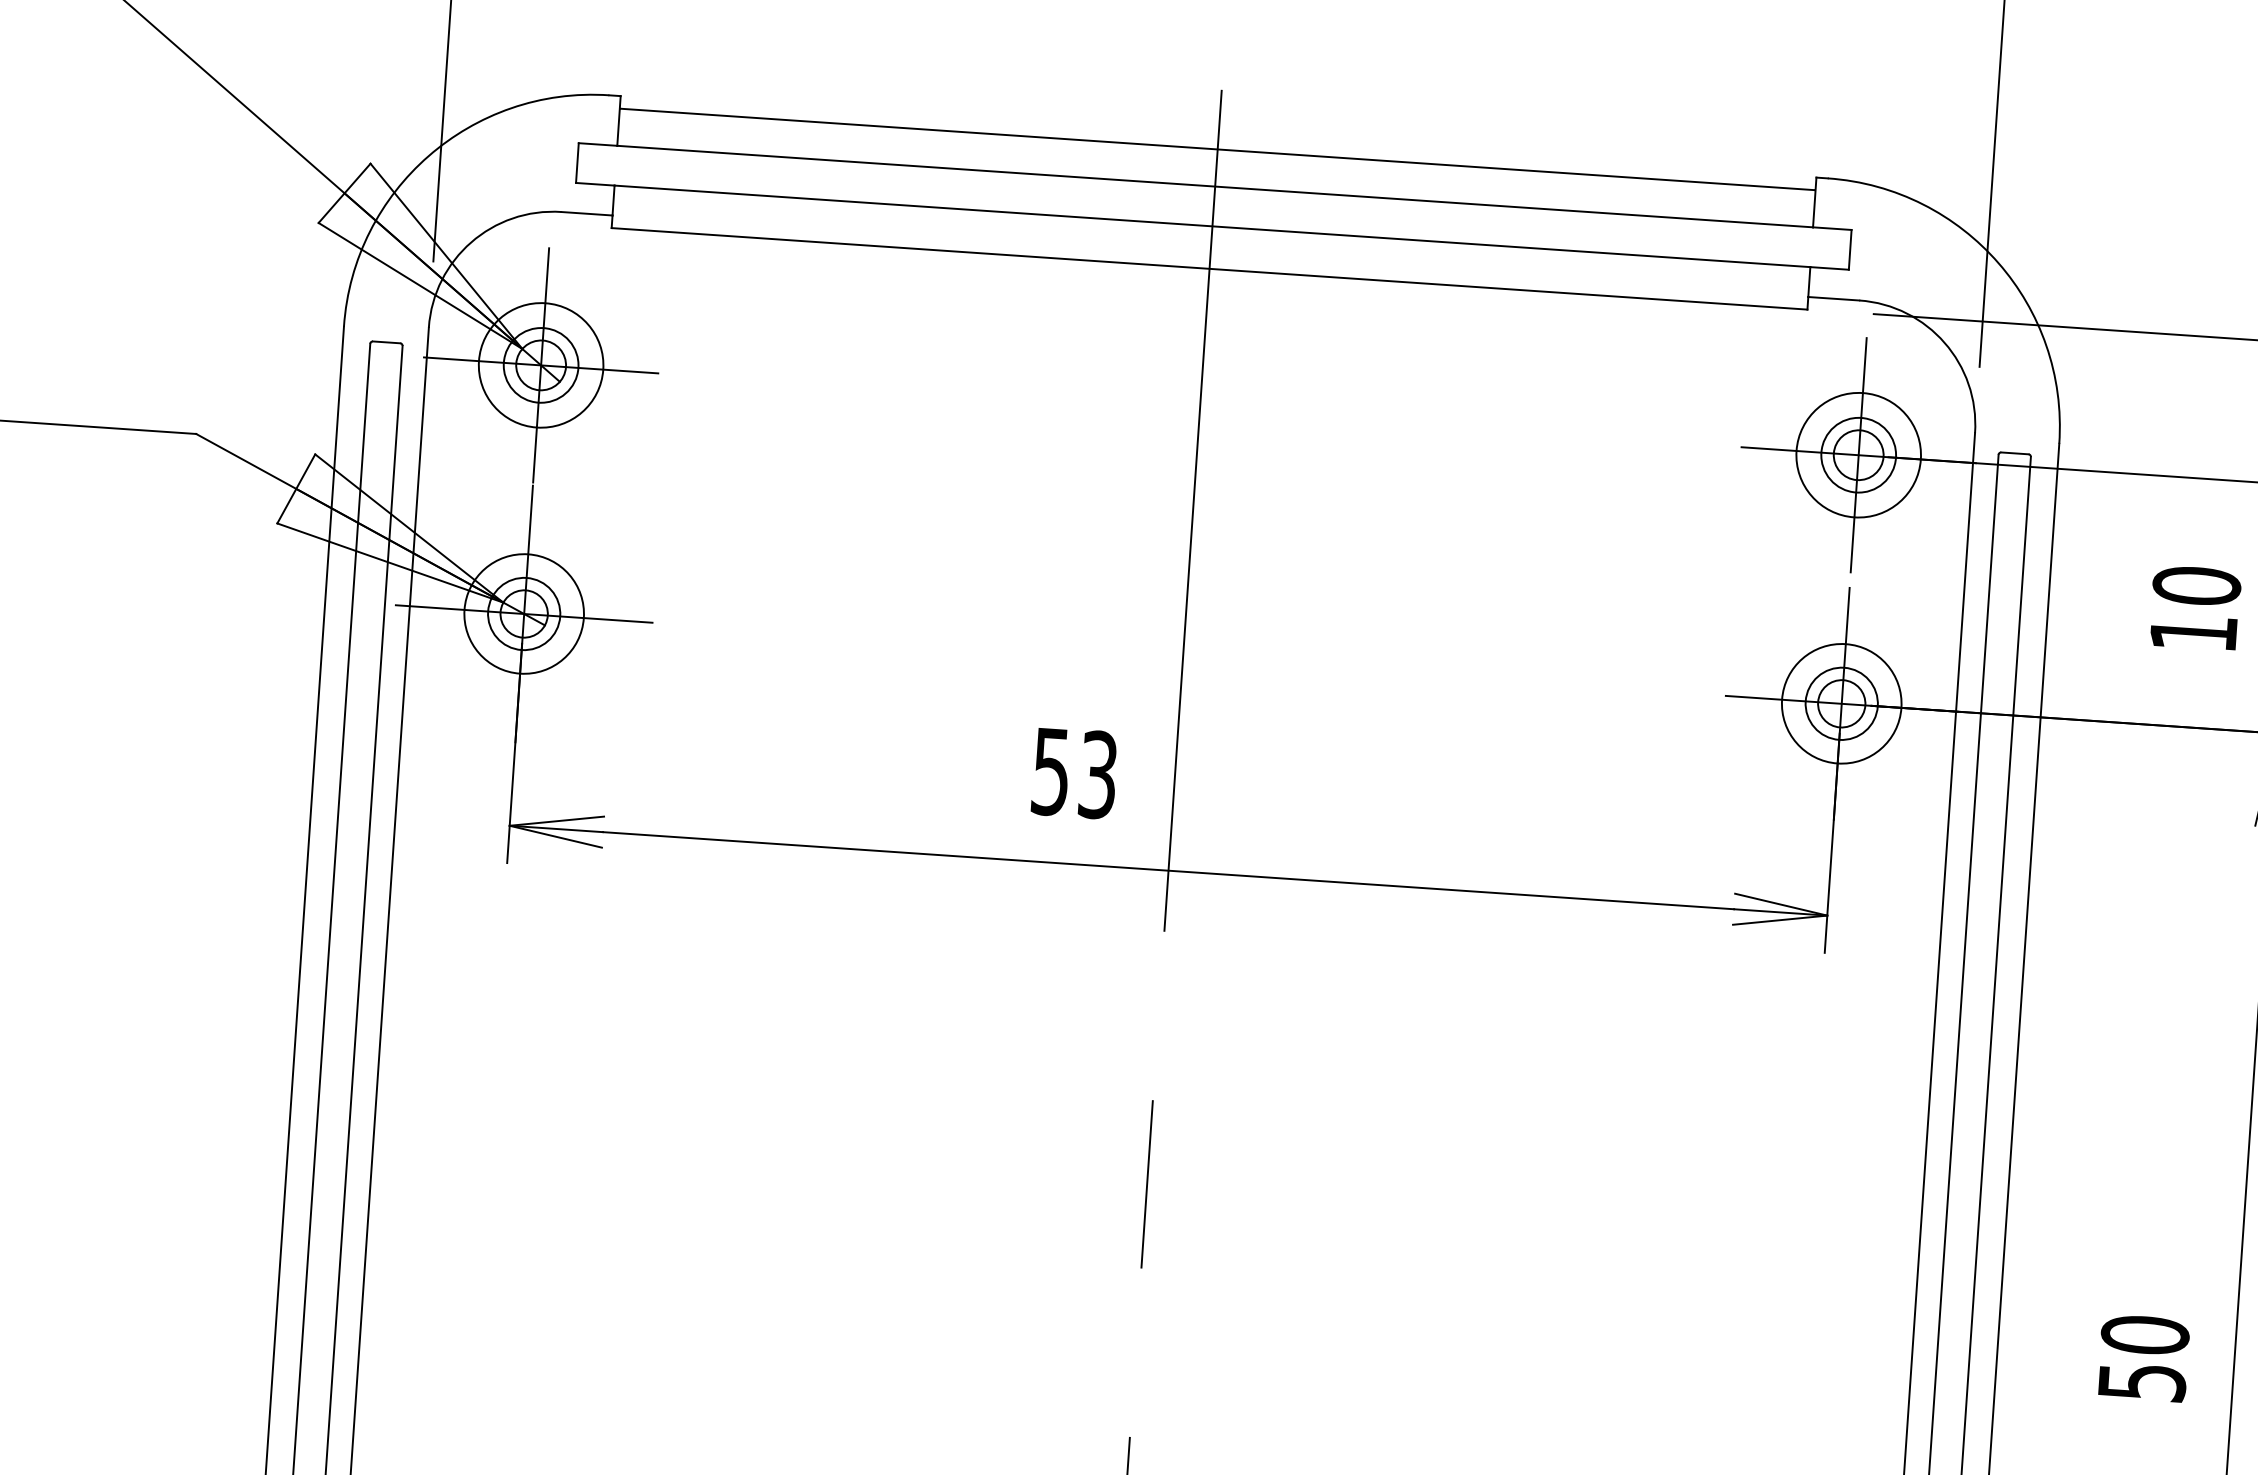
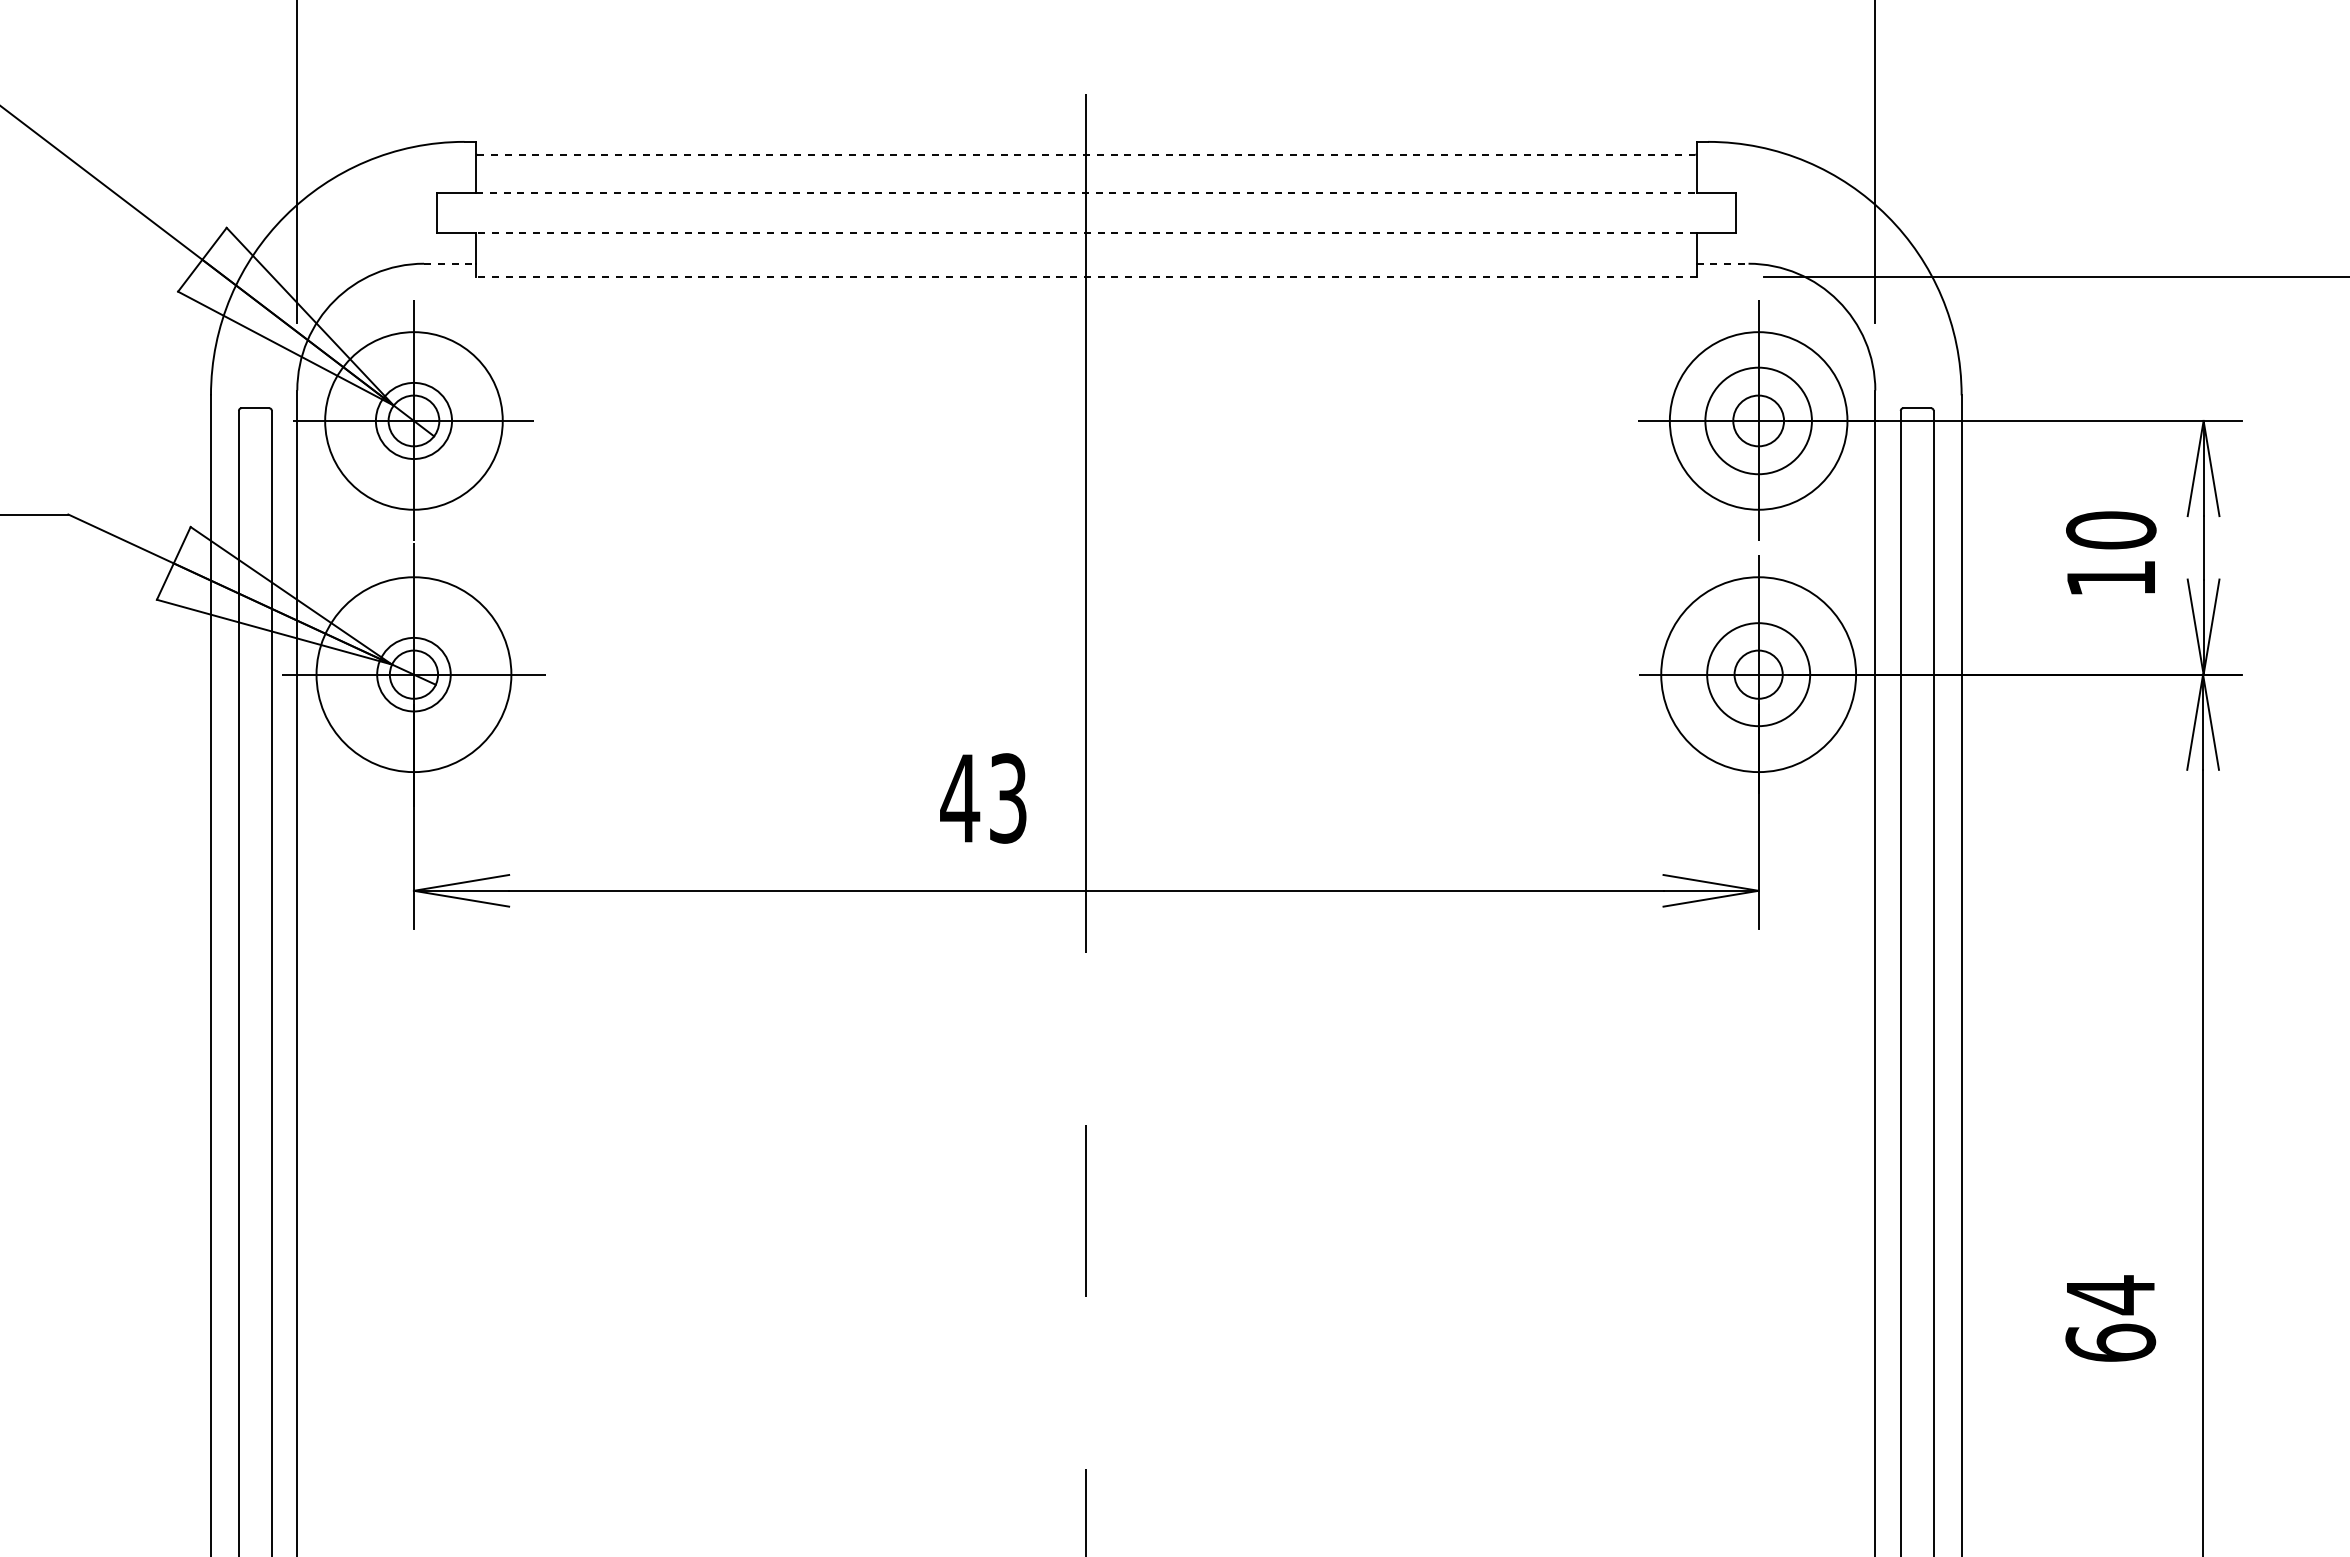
line: (1217, 149) -> (1086, 154), solid -> dashed
line: (1215, 186) -> (1086, 192), solid -> dashed
line: (587, 213) -> (450, 263), solid -> dashed
line: (1211, 226) -> (1085, 233), solid -> dashed
line: (1208, 268) -> (1085, 276), solid -> dashed
line: (1834, 298) -> (1723, 263), solid -> dashed
circle: (540, 364) -> (413, 420), size x1.4
circle: (1858, 454) -> (1758, 420), size x1.4
circle: (1858, 454) -> (1758, 420), size x1.4
circle: (523, 613) -> (413, 674), size x1.6
circle: (1841, 703) -> (1758, 674), size x1.4
circle: (1841, 703) -> (1758, 674), size x1.6
text: (1051, 771) -> (960, 798), 53 -> 43
text: (2143, 1358) -> (2110, 1318), 50 -> 64

